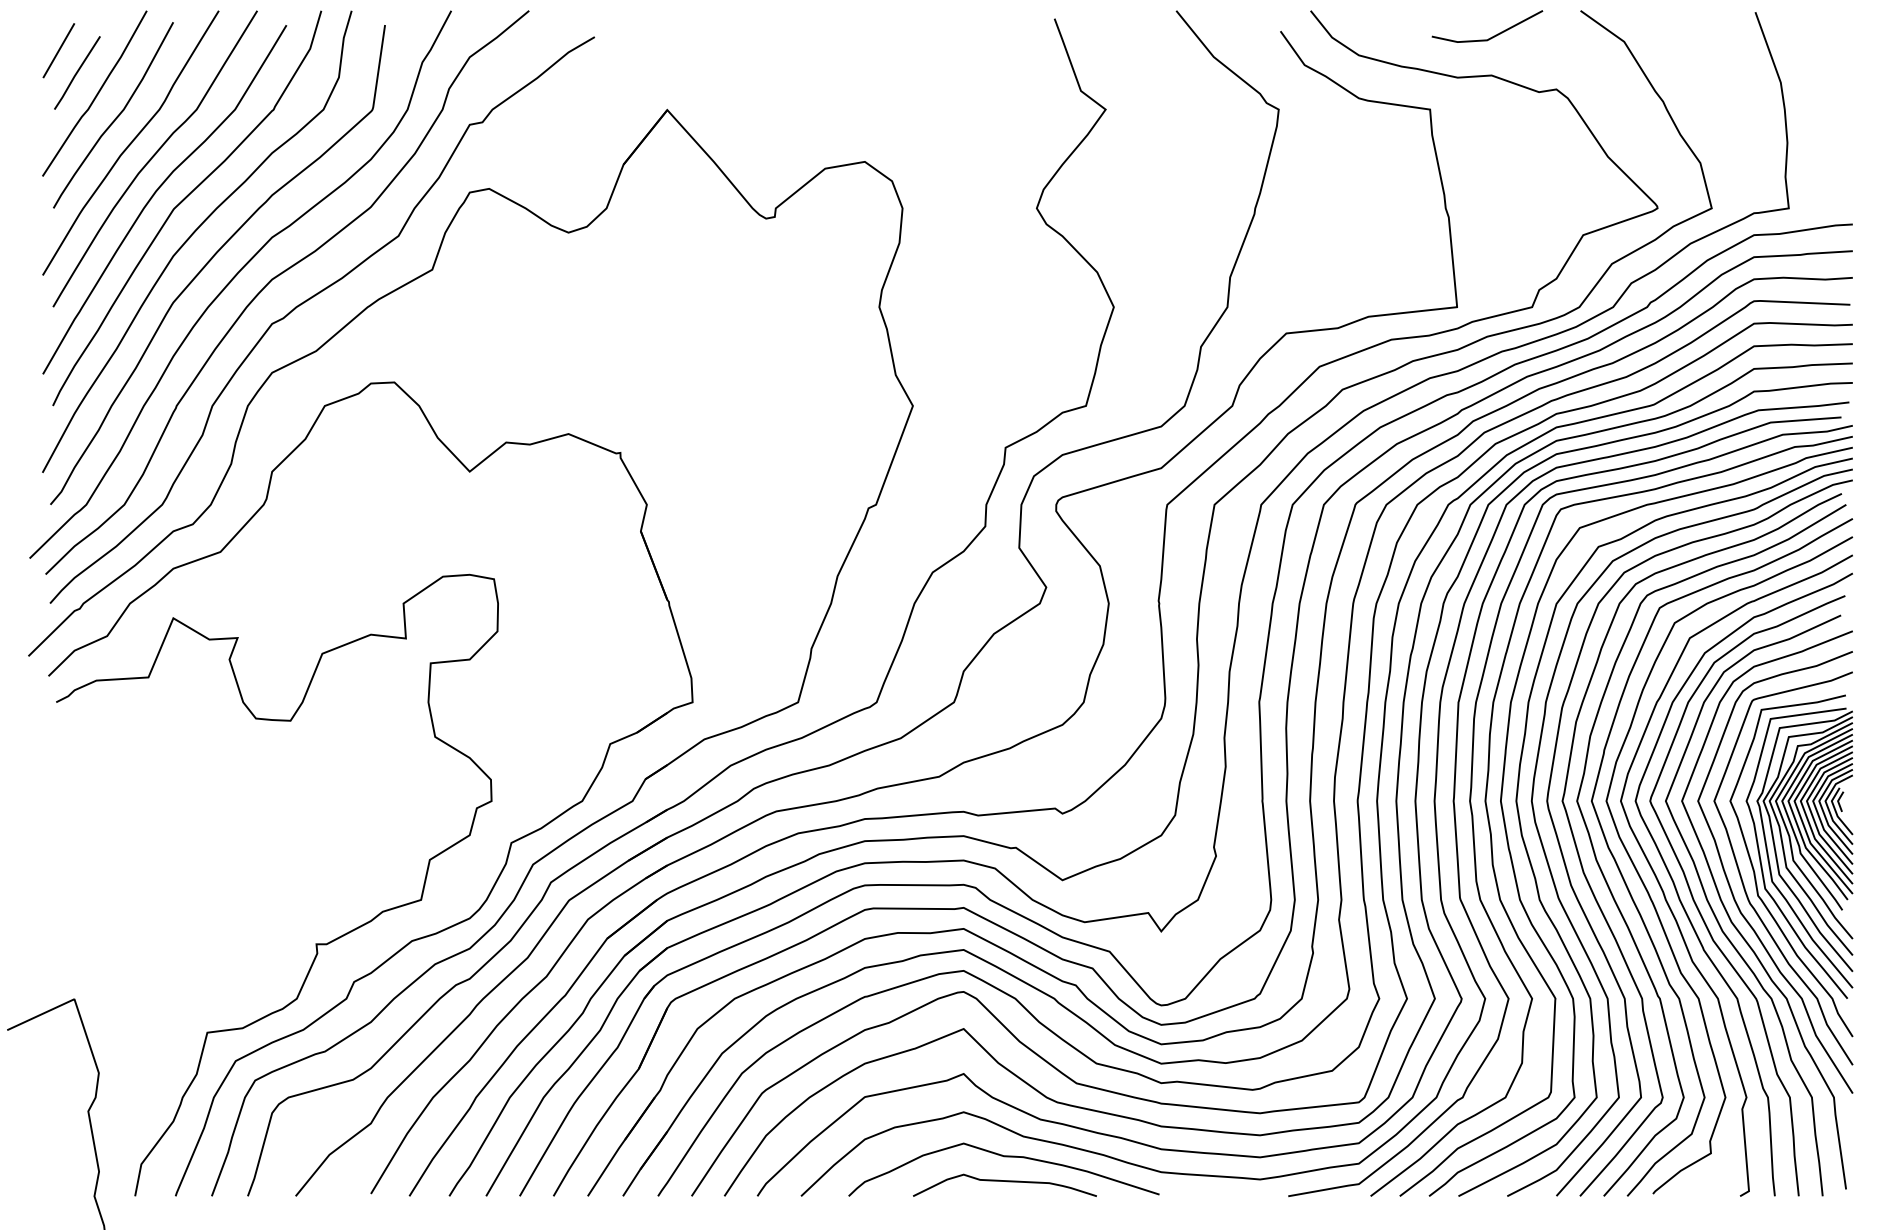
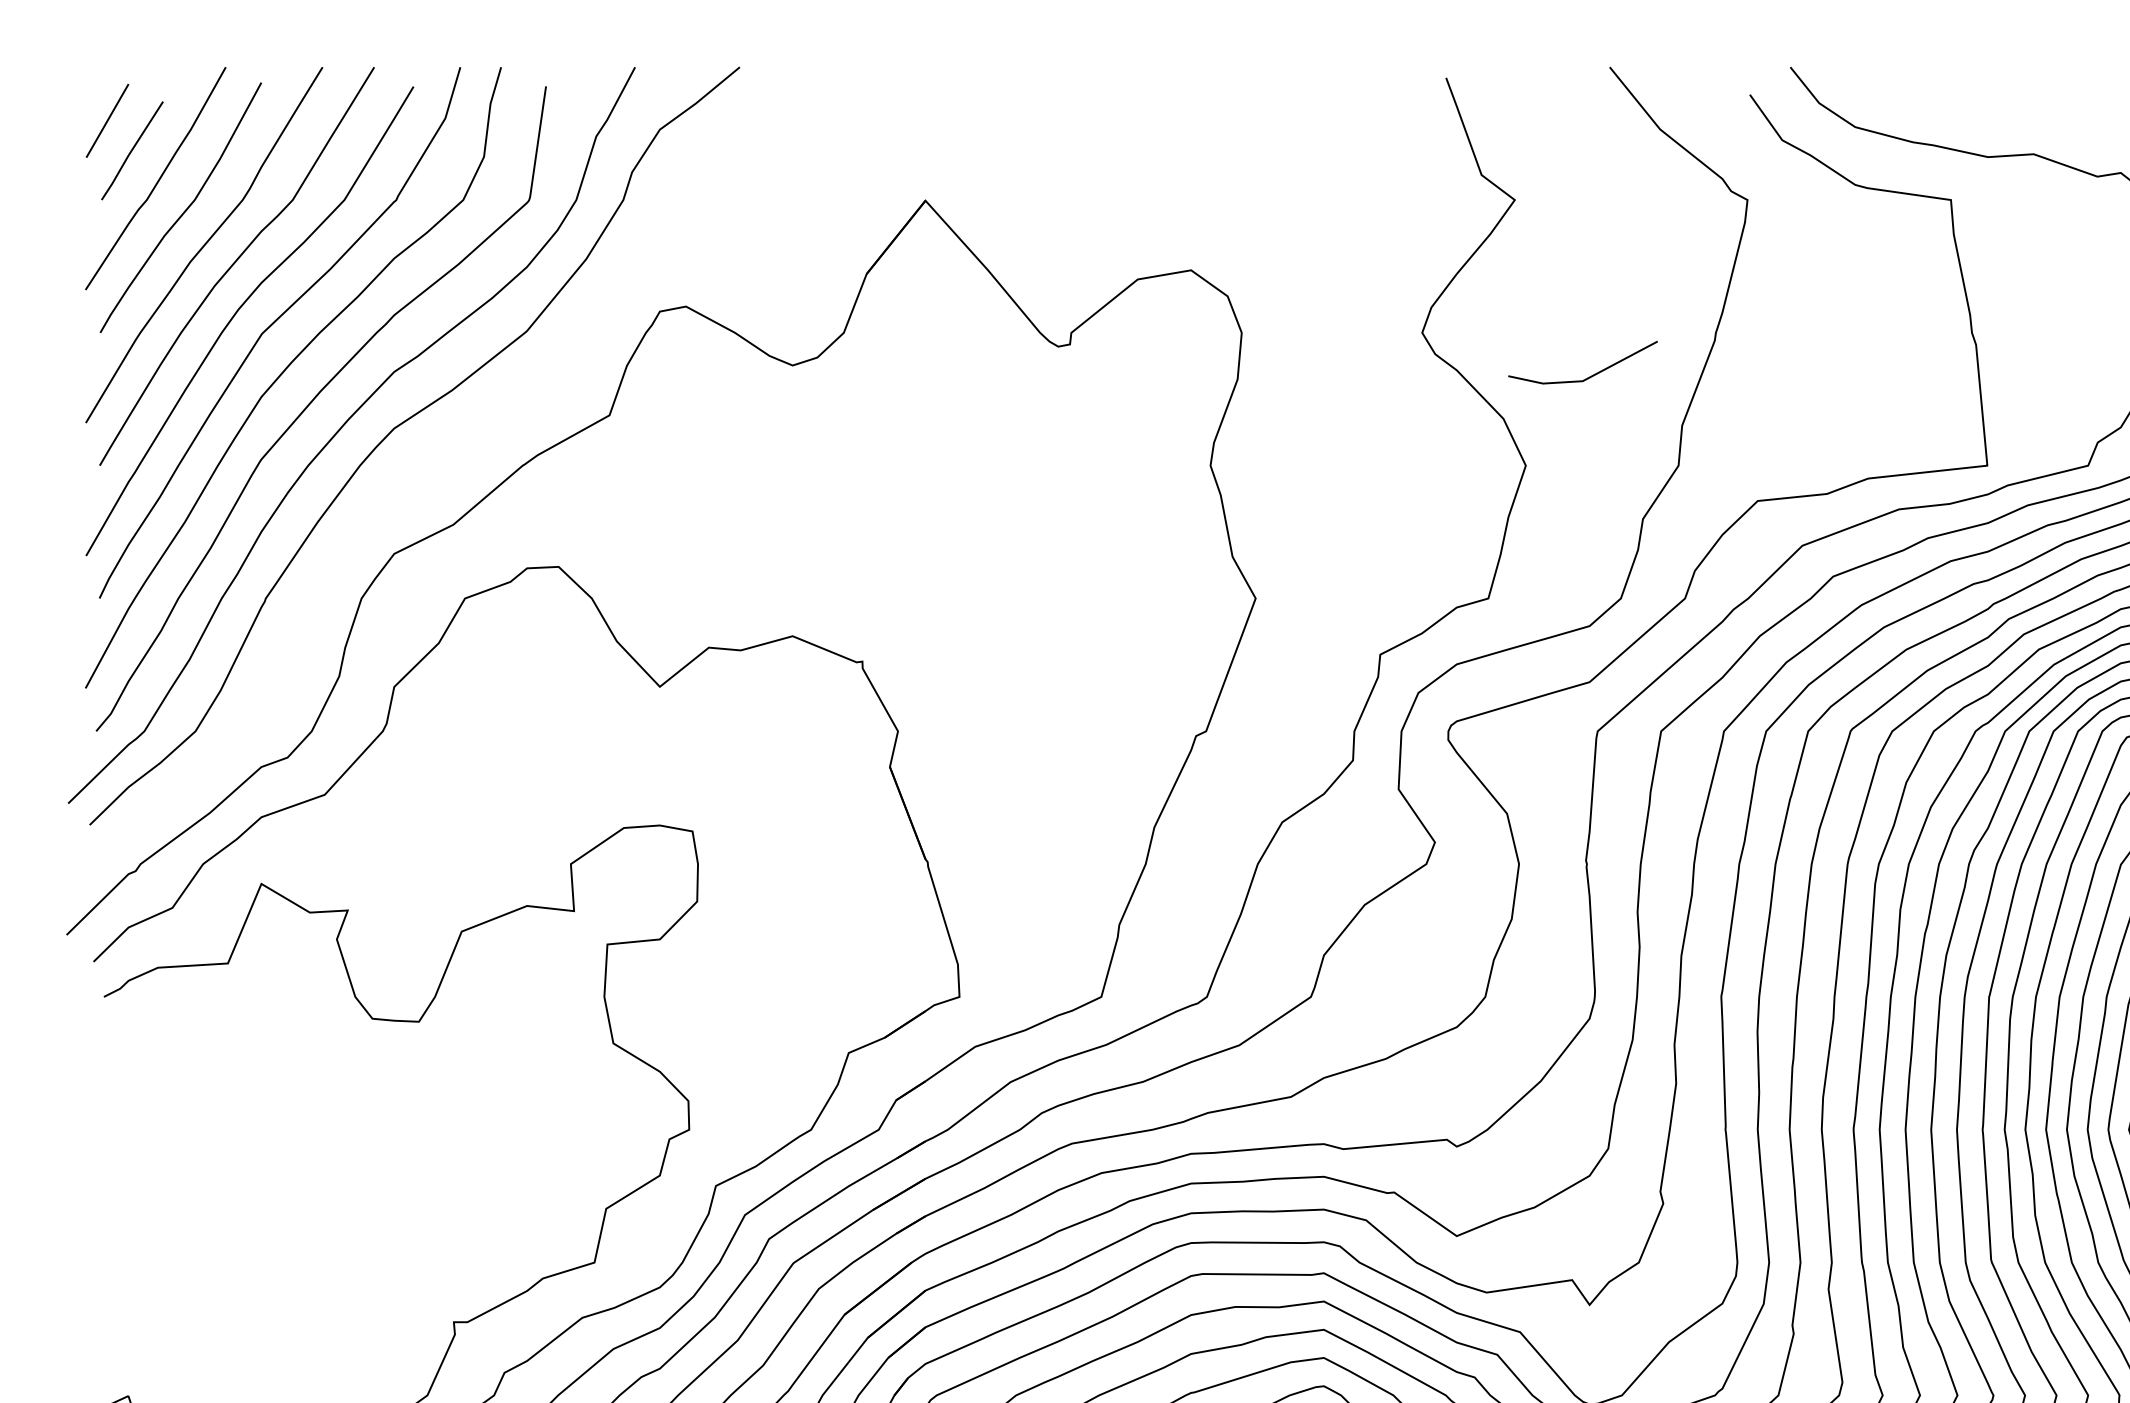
line: (1492, 36) -> (1589, 376), moved
curve: (312, 298) -> (448, 454), removed

